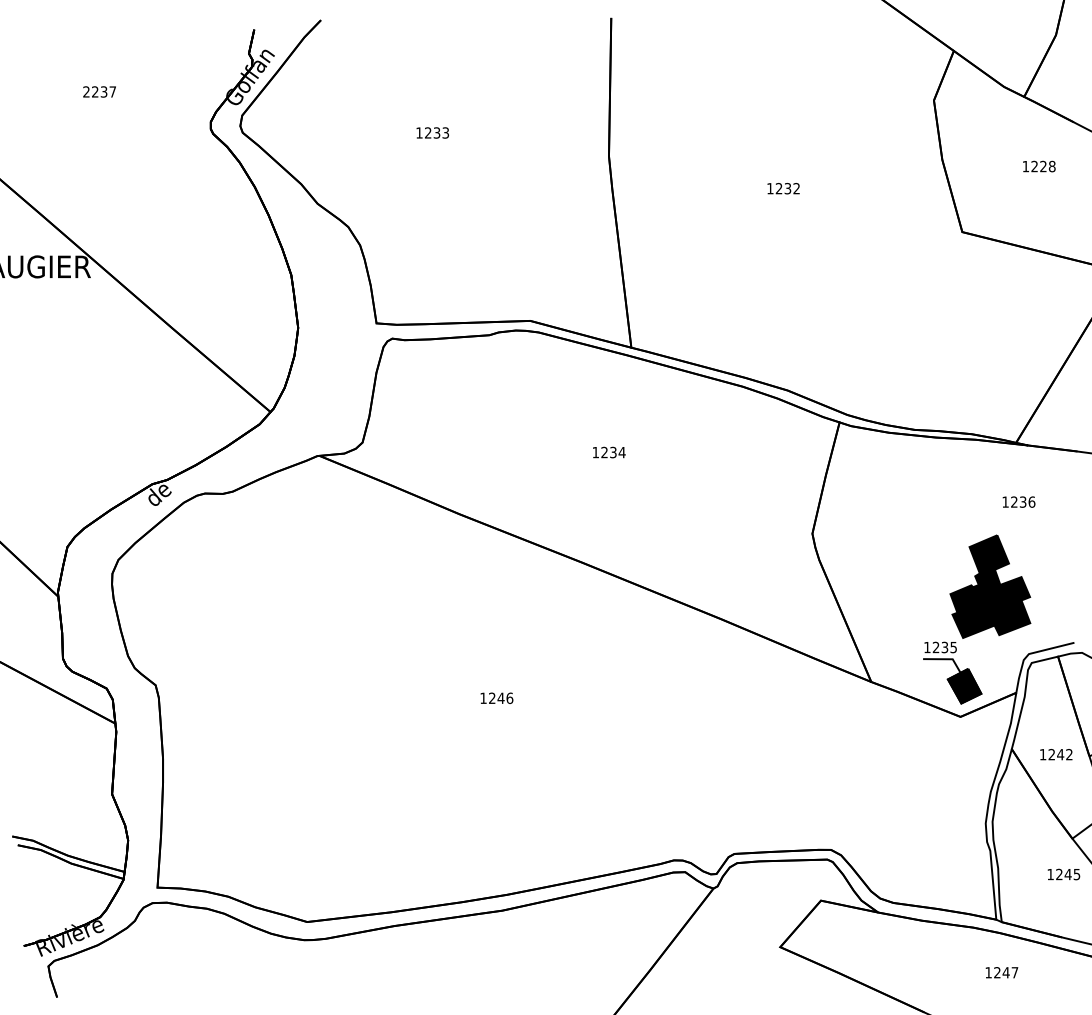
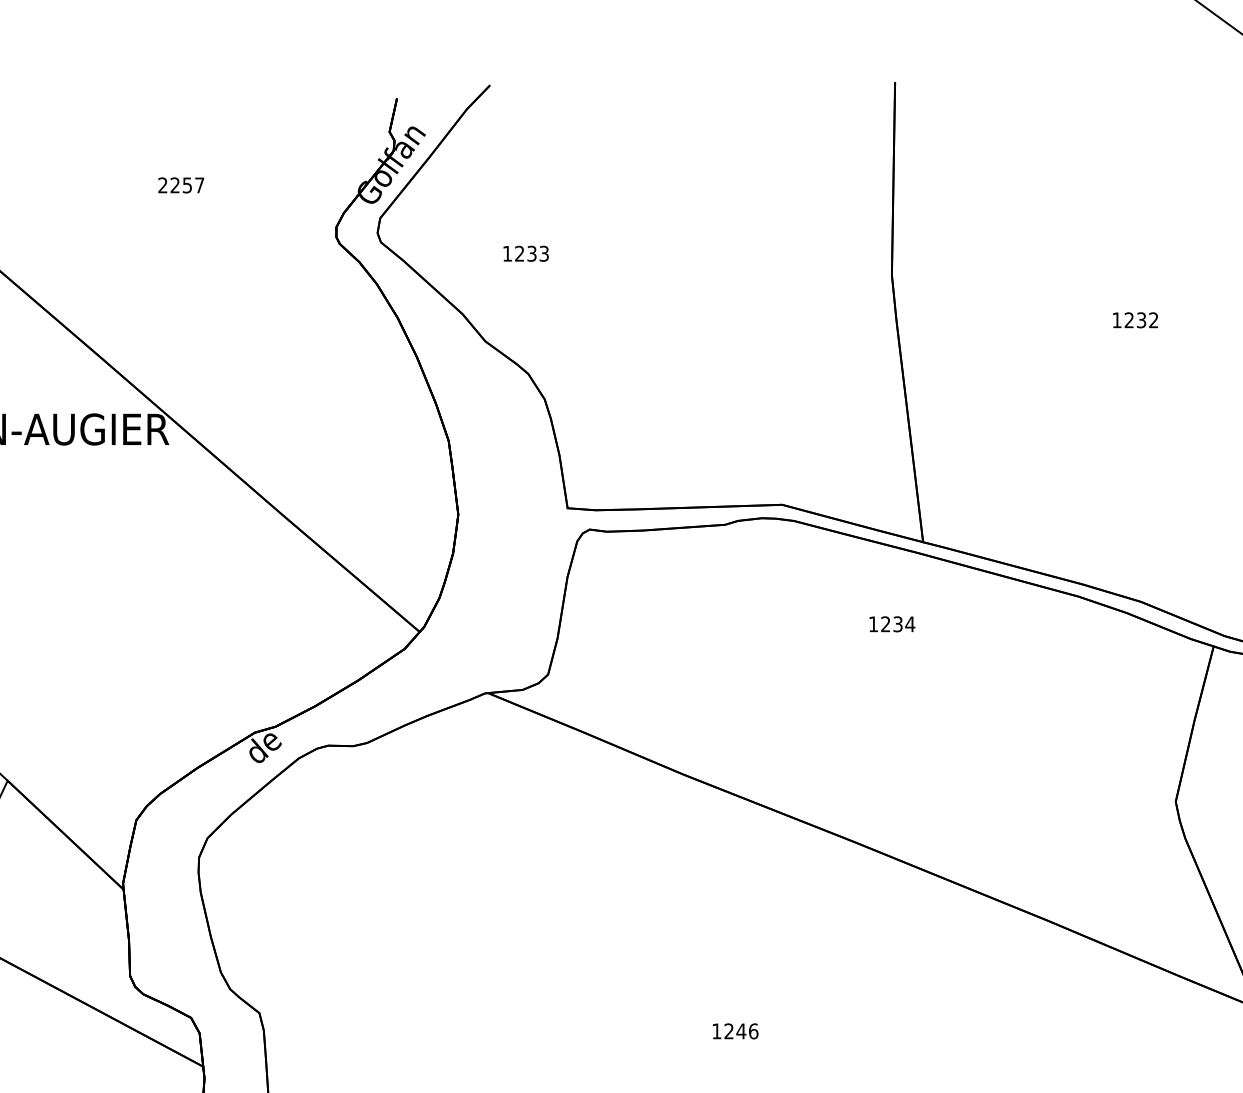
text: (104, 91) -> (188, 184), 2237 -> 2257
text: (432, 132) -> (525, 253), moved
text: (609, 452) -> (892, 624), moved

